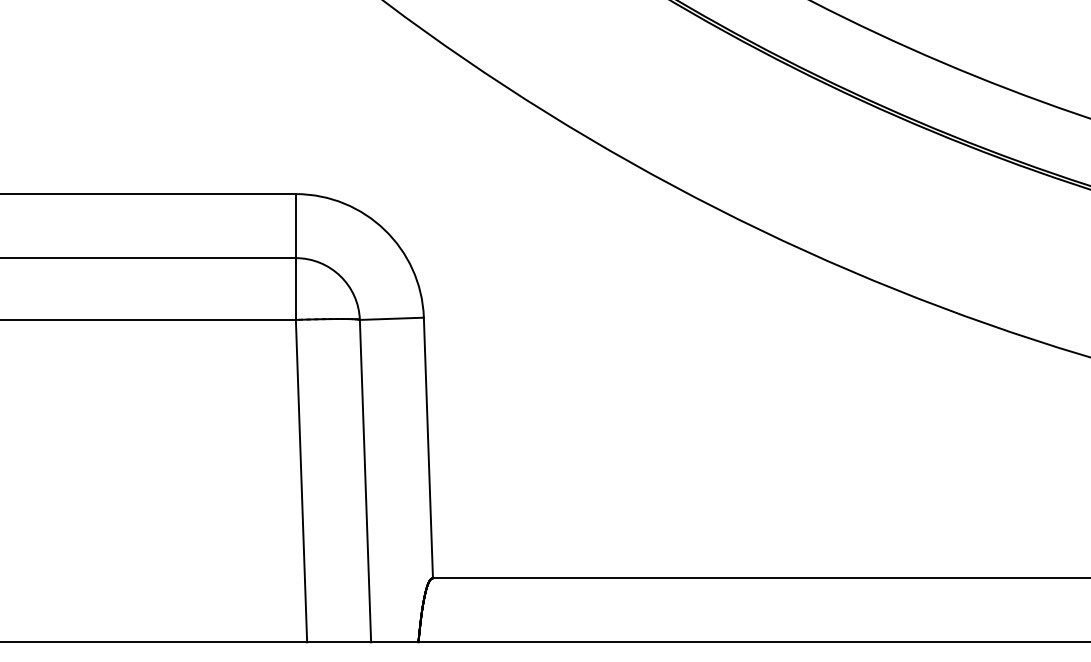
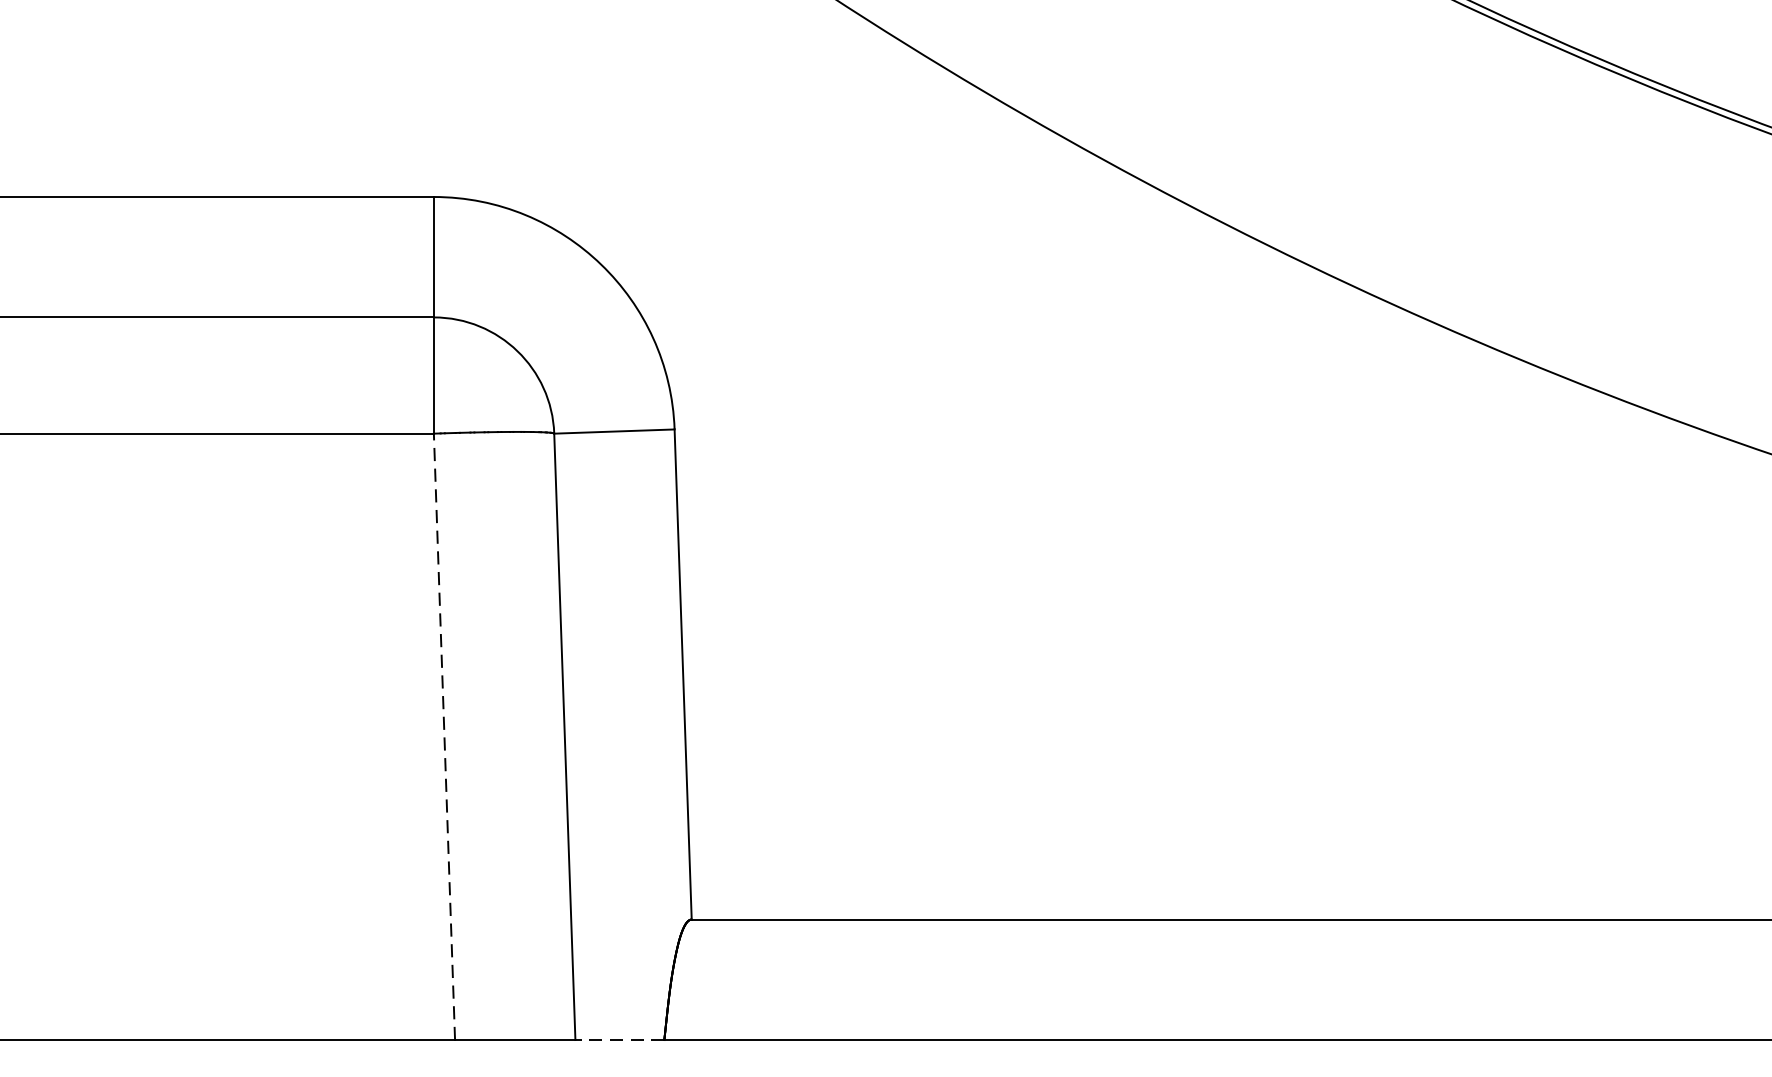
line: (301, 480) -> (444, 735), solid -> dashed
line: (394, 642) -> (619, 1040), solid -> dashed

